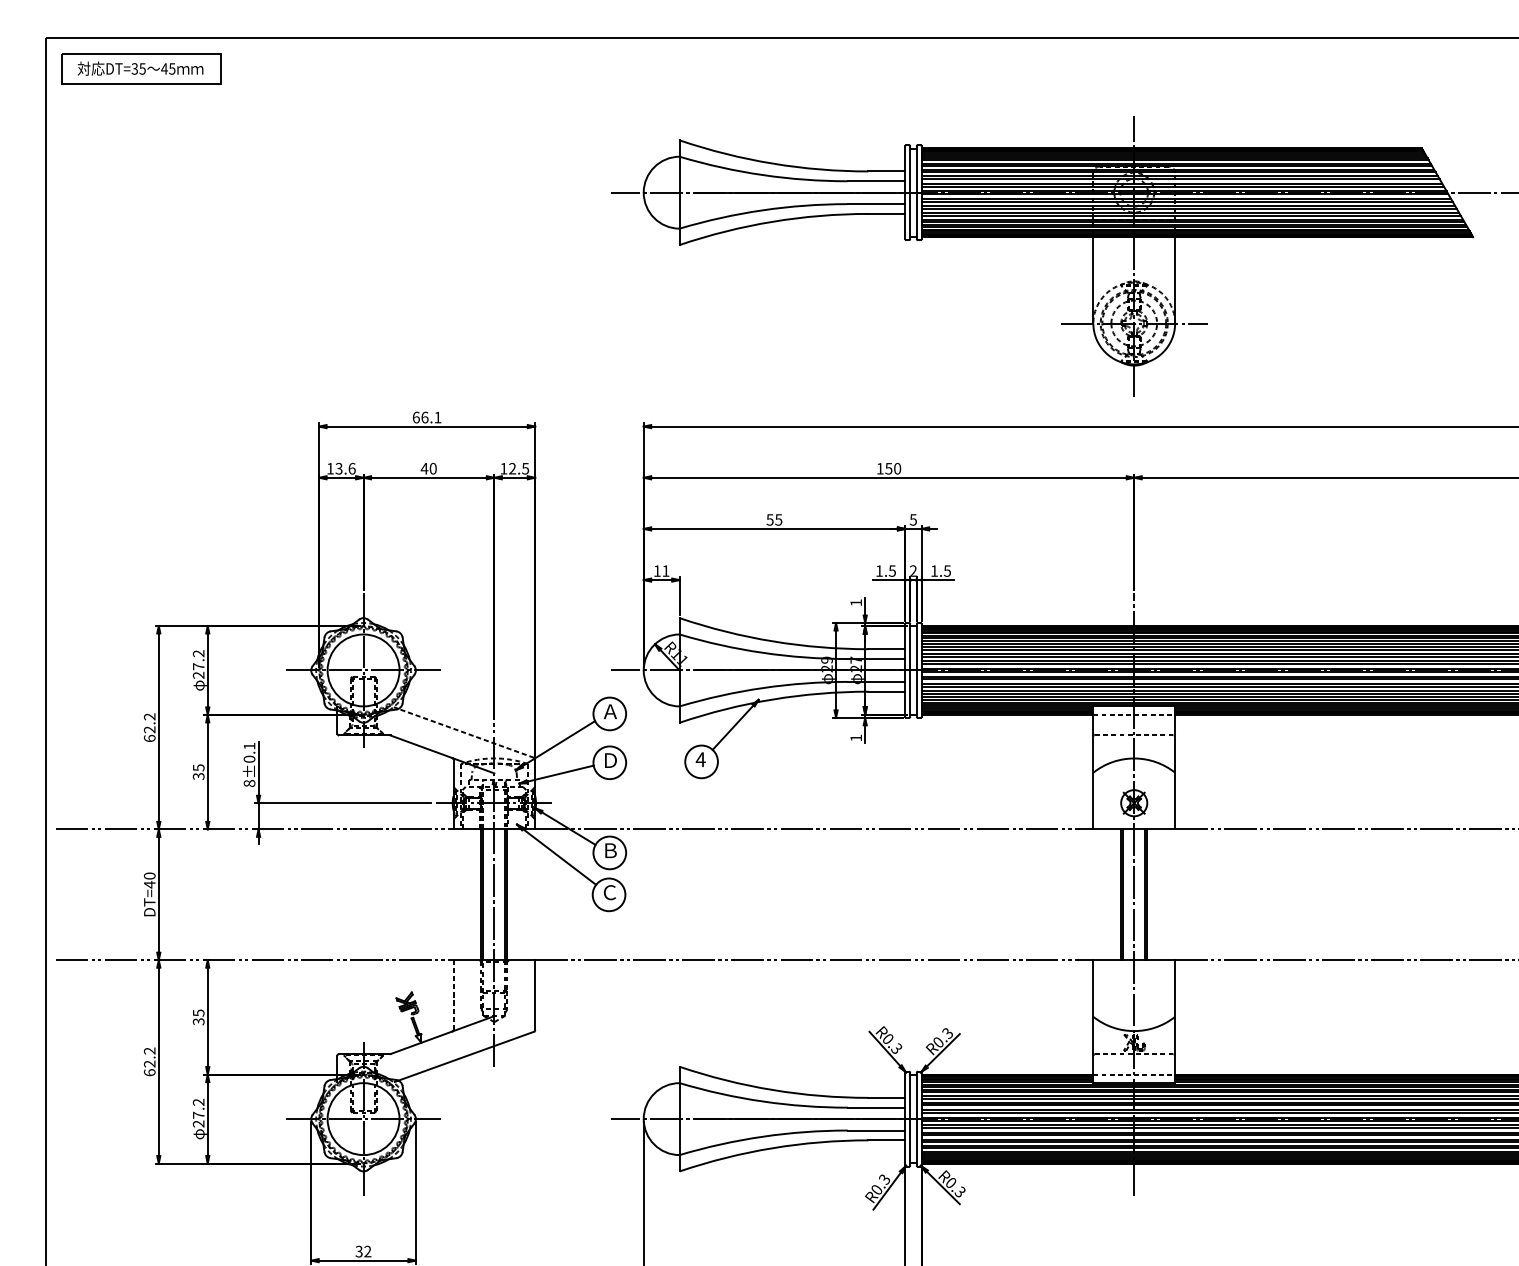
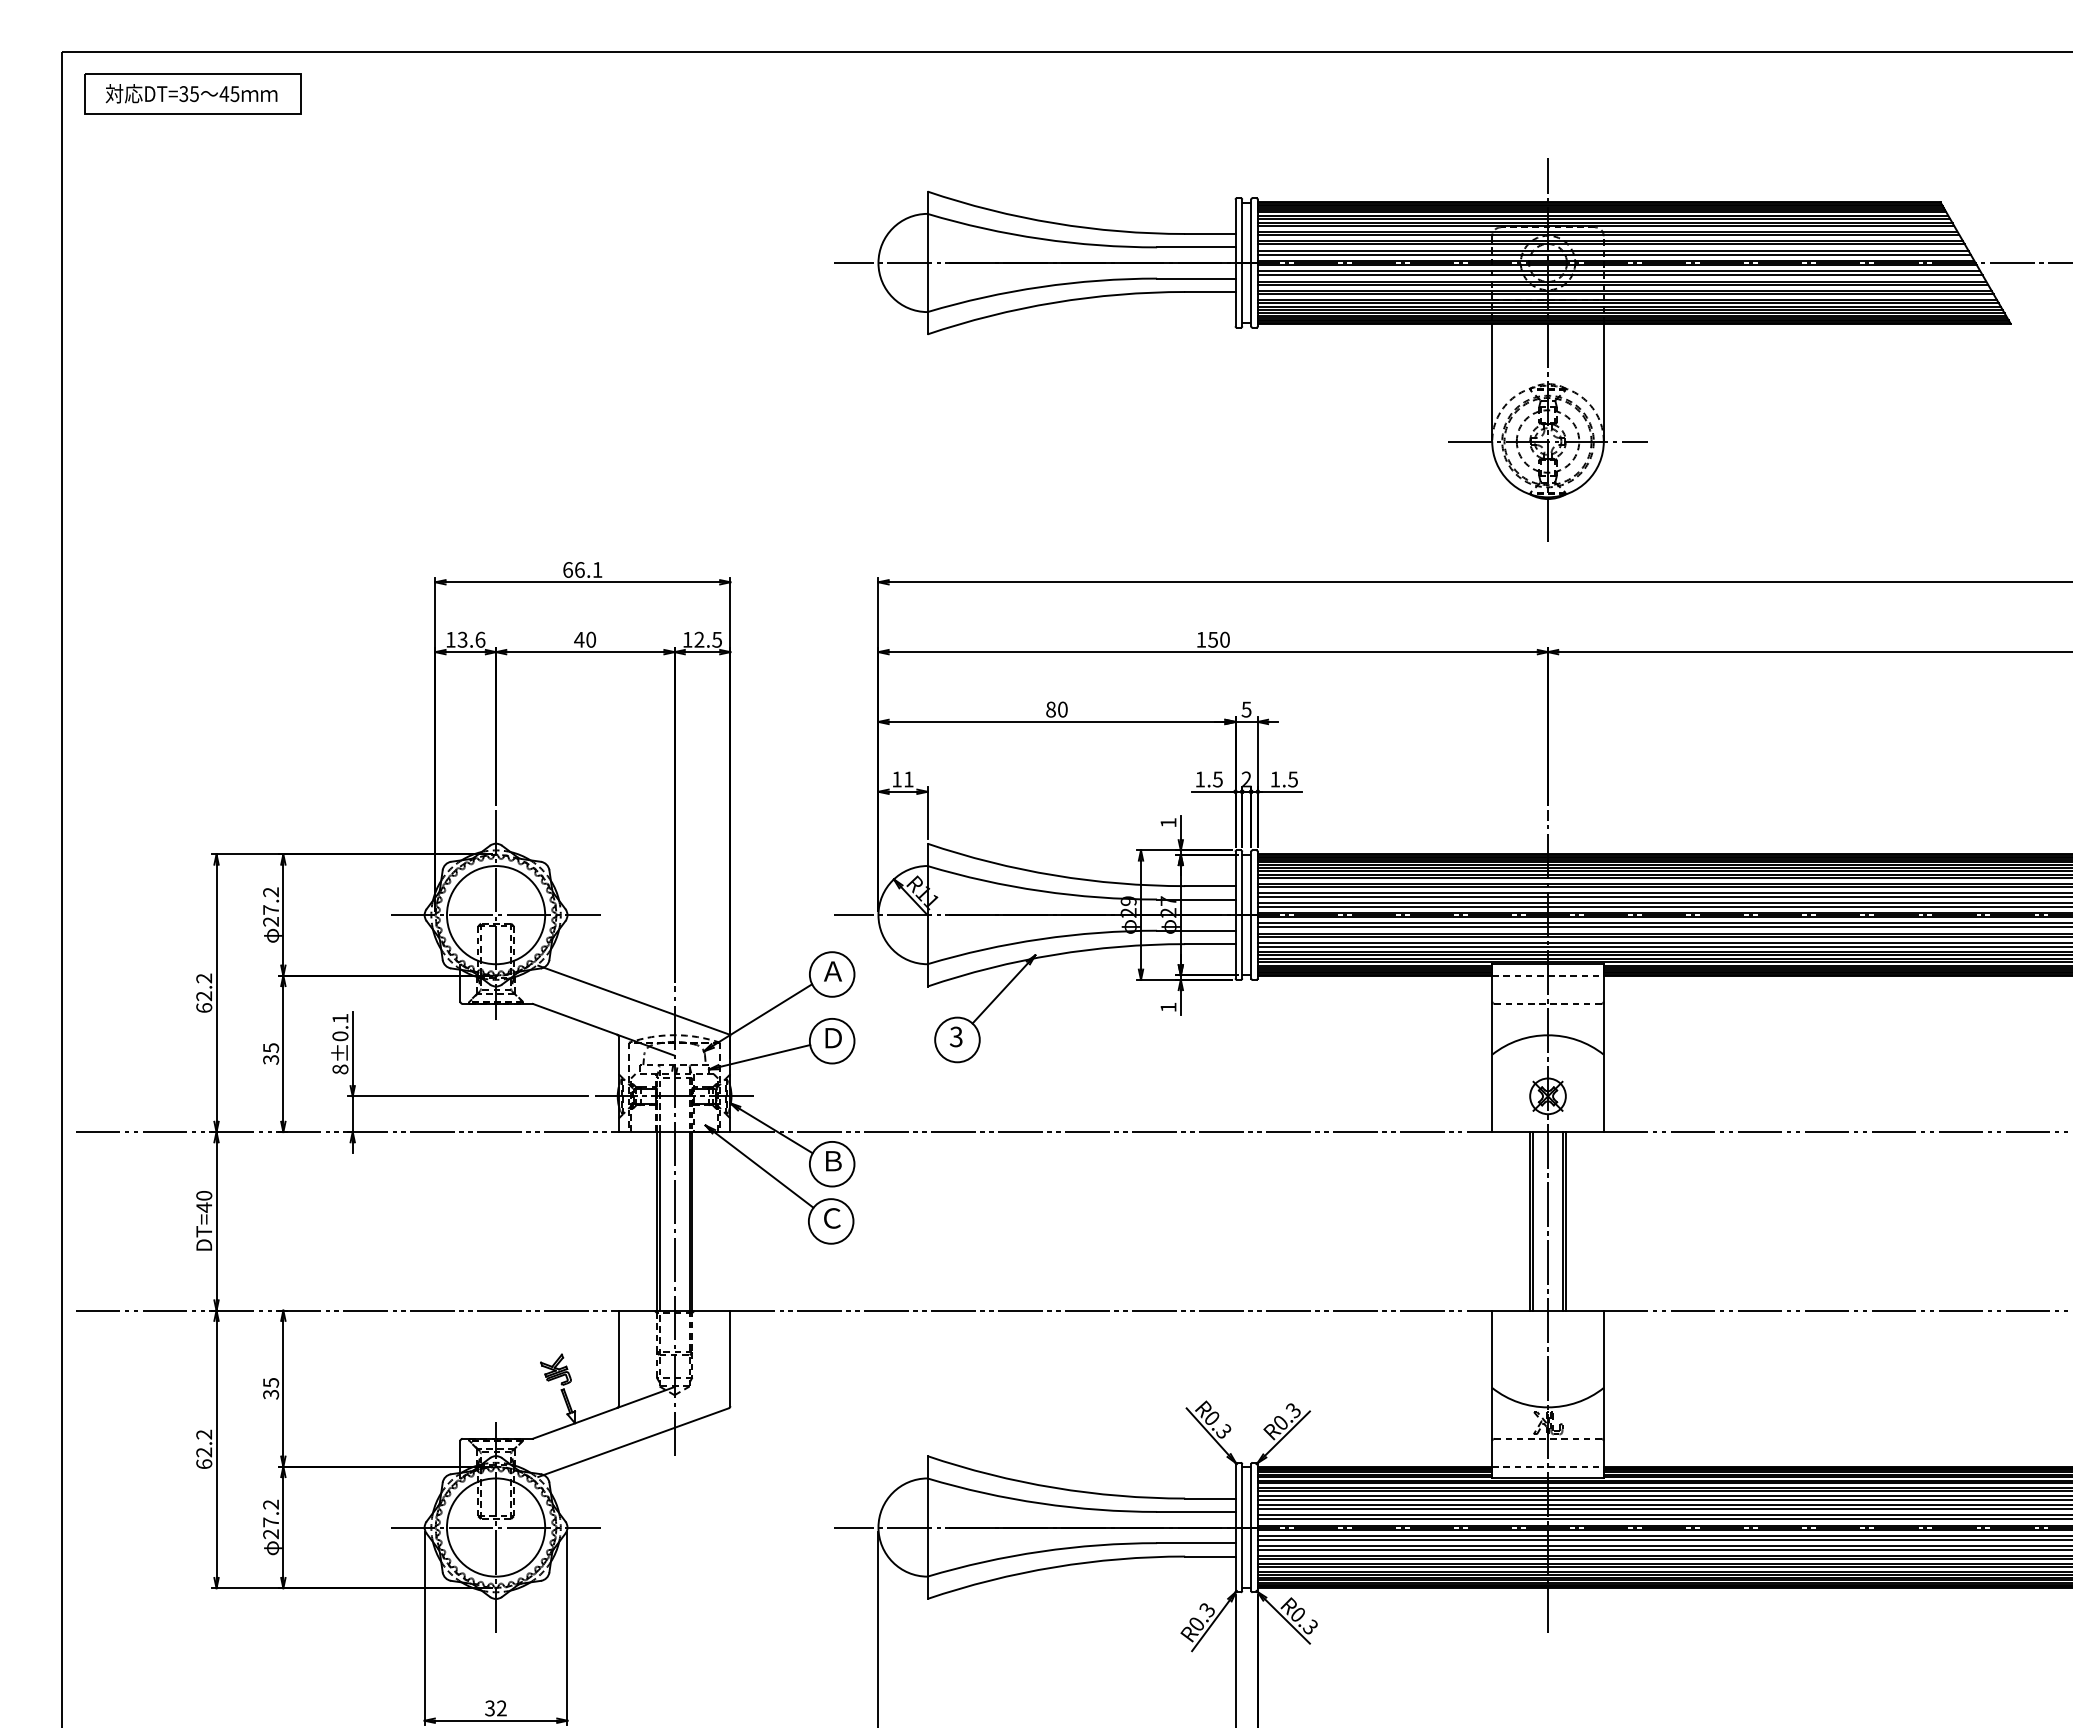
text: (774, 519) -> (1056, 709), 55 -> 80
line: (465, 732) -> (635, 1000), dashed -> solid
text: (700, 759) -> (956, 1036), 4 -> 3
line: (453, 995) -> (618, 1358), dashed -> solid

